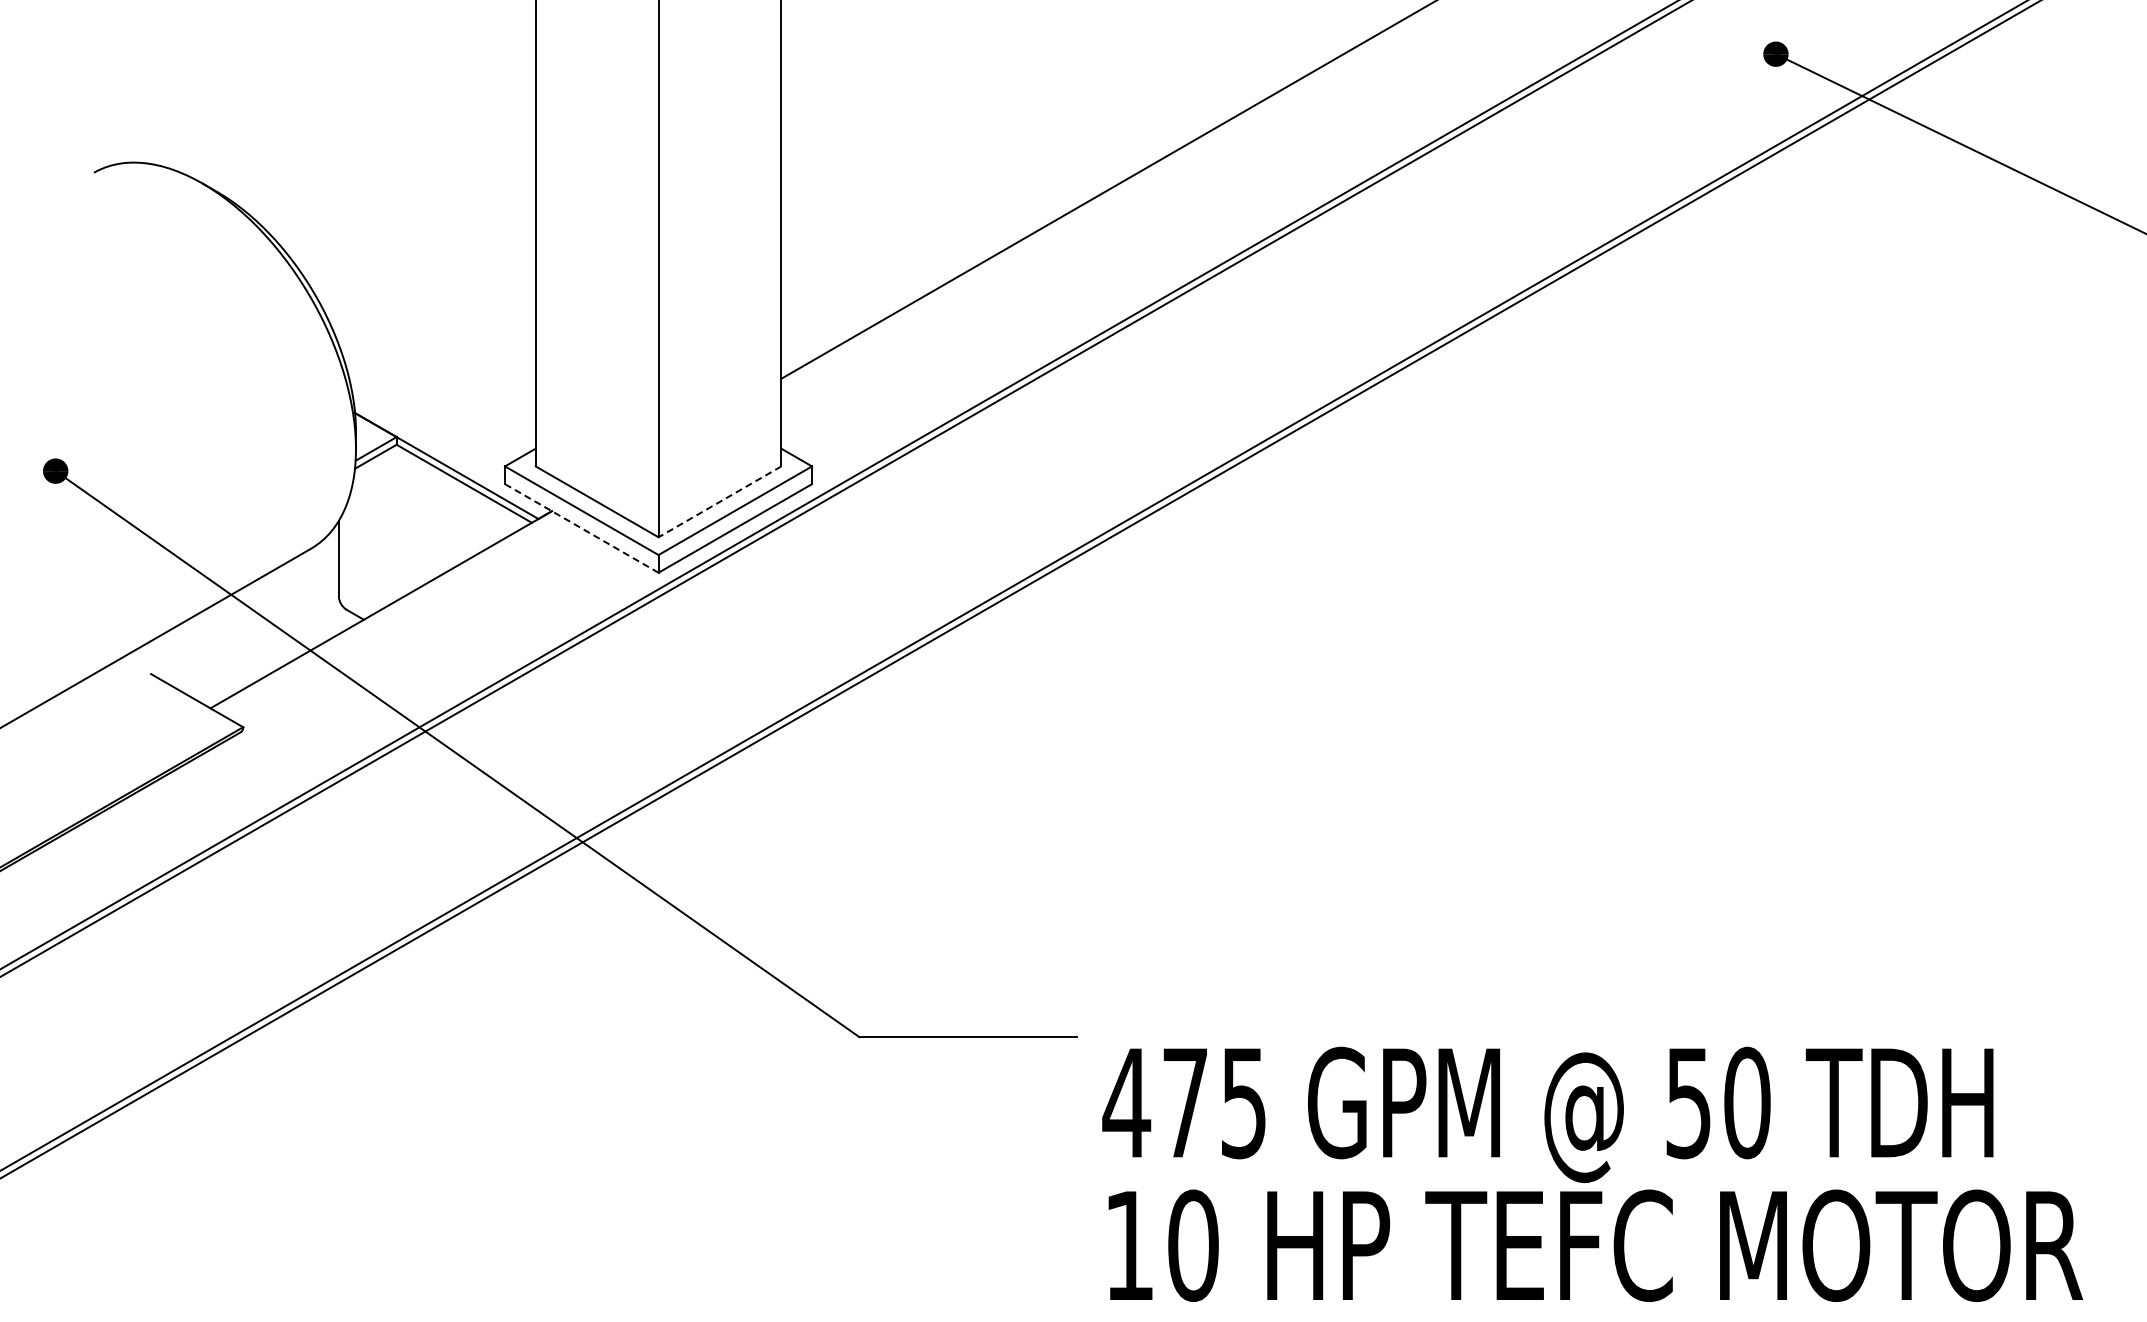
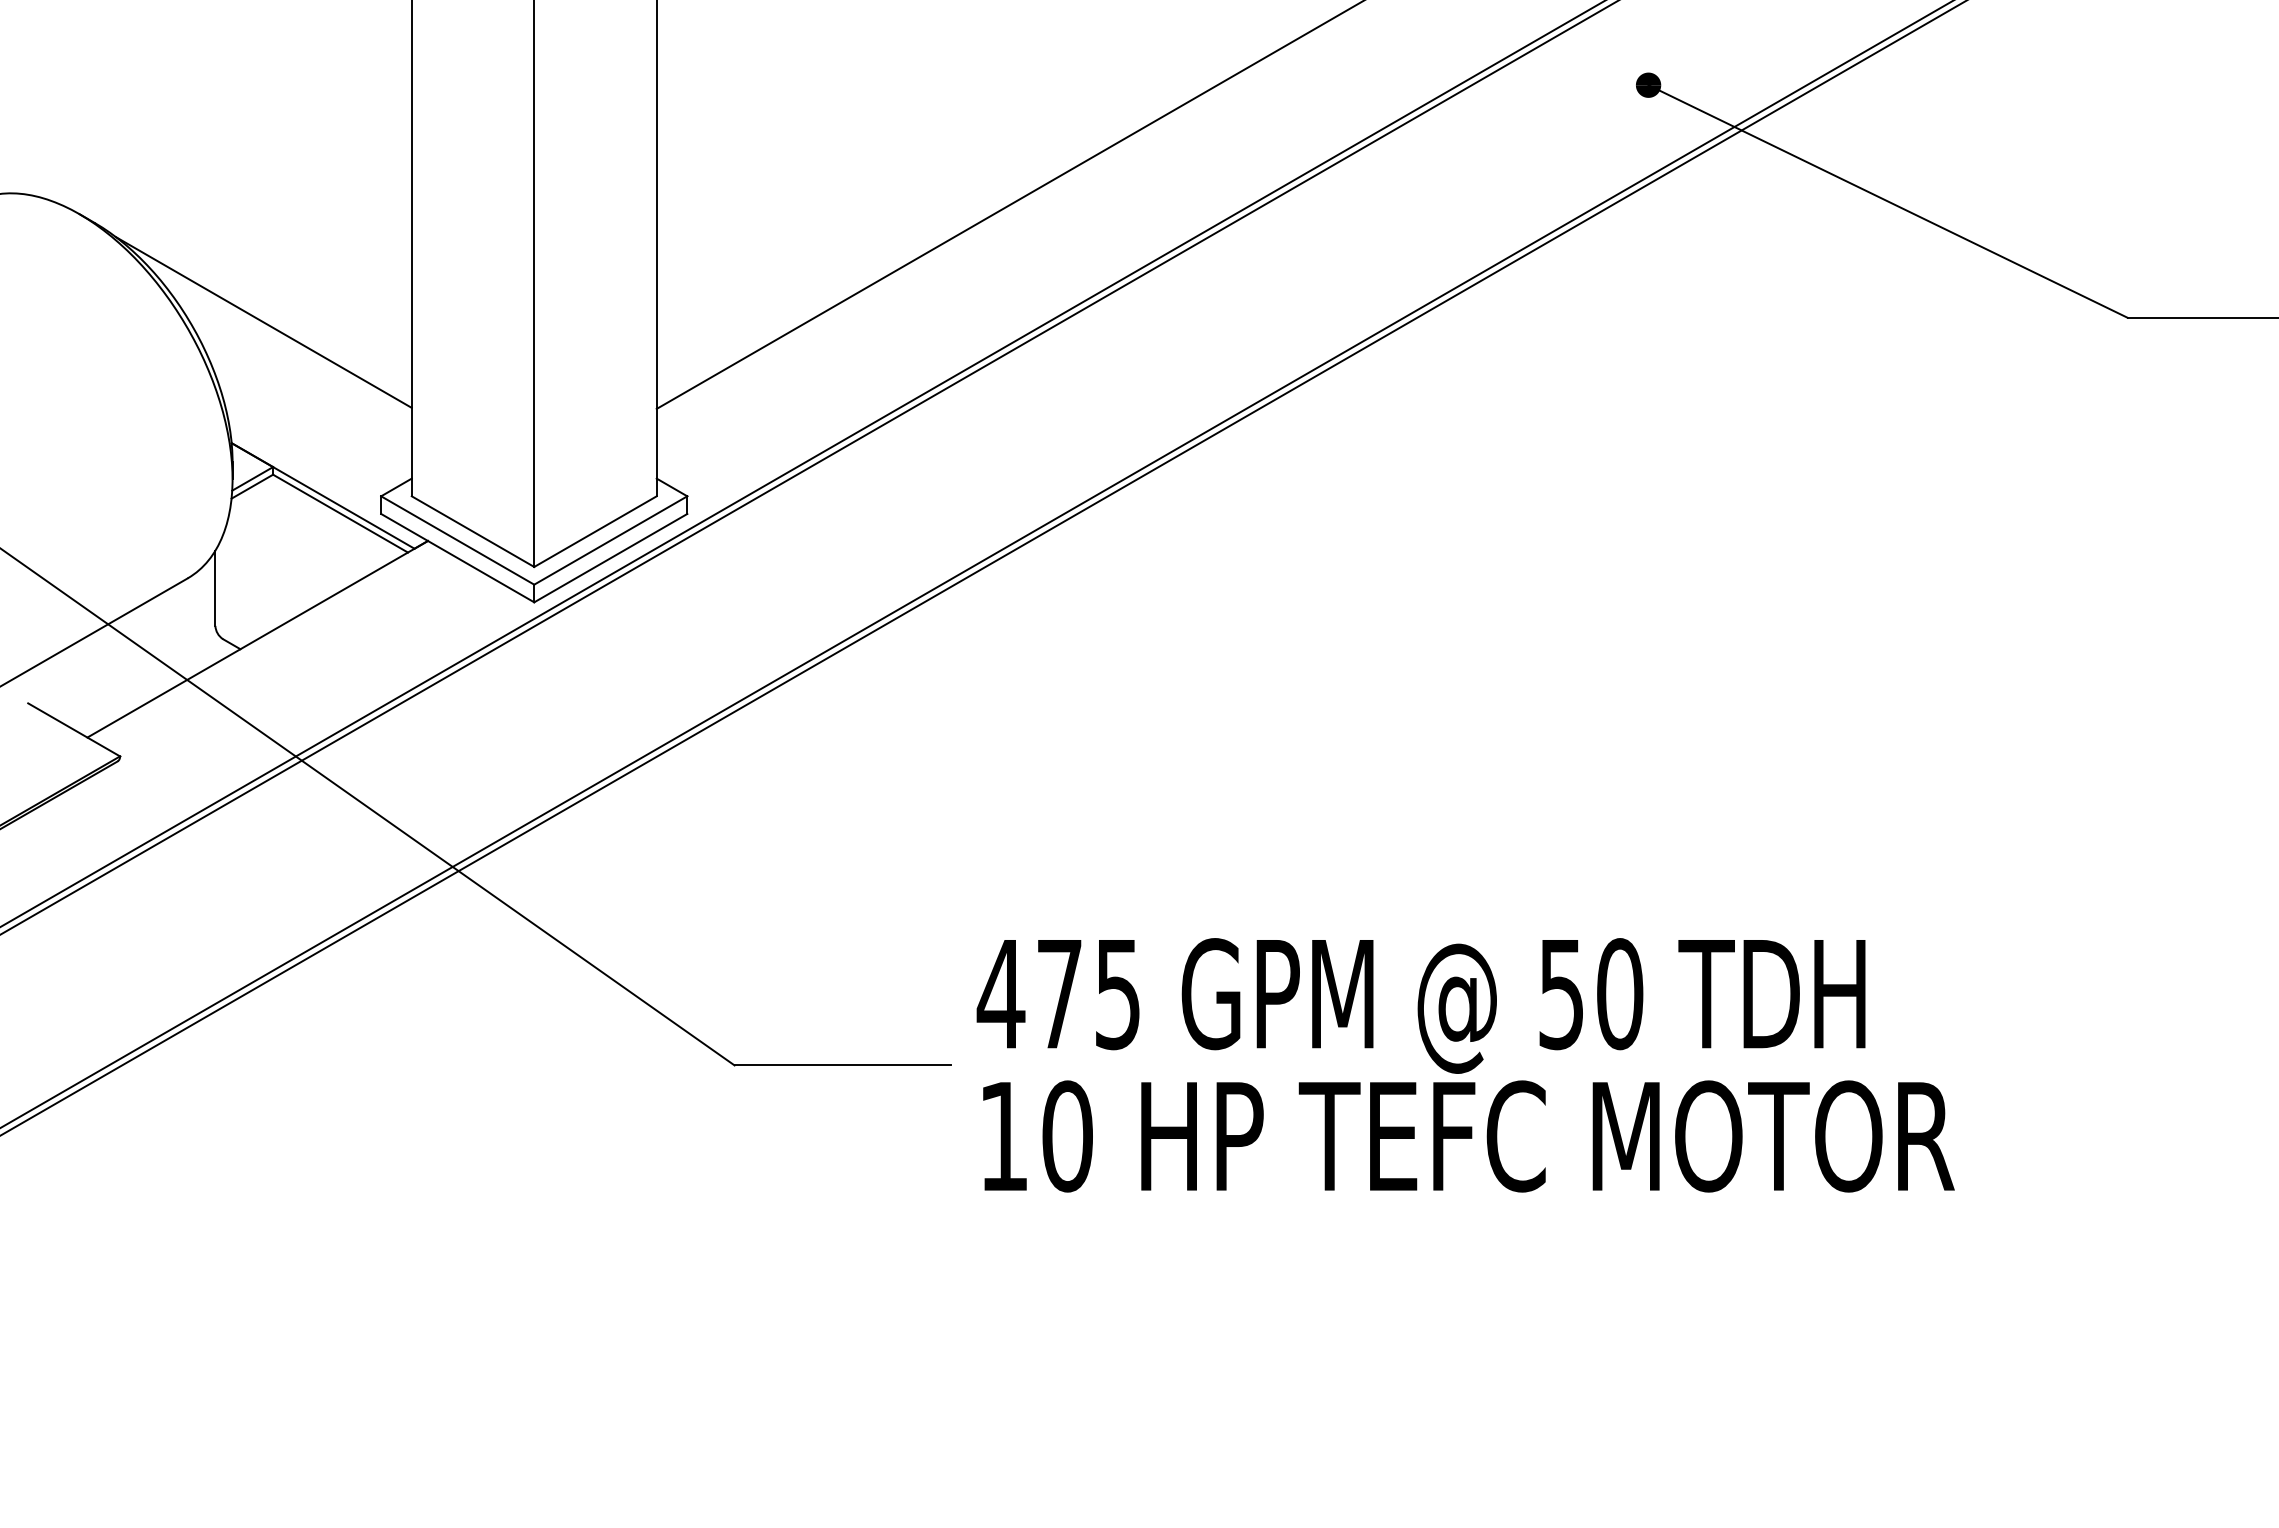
line: (387, 292) -> (263, 322), added
line: (719, 501) -> (595, 531), dashed -> solid
line: (582, 528) -> (458, 558), dashed -> solid
text: (1592, 1174) -> (1465, 1065), moved

